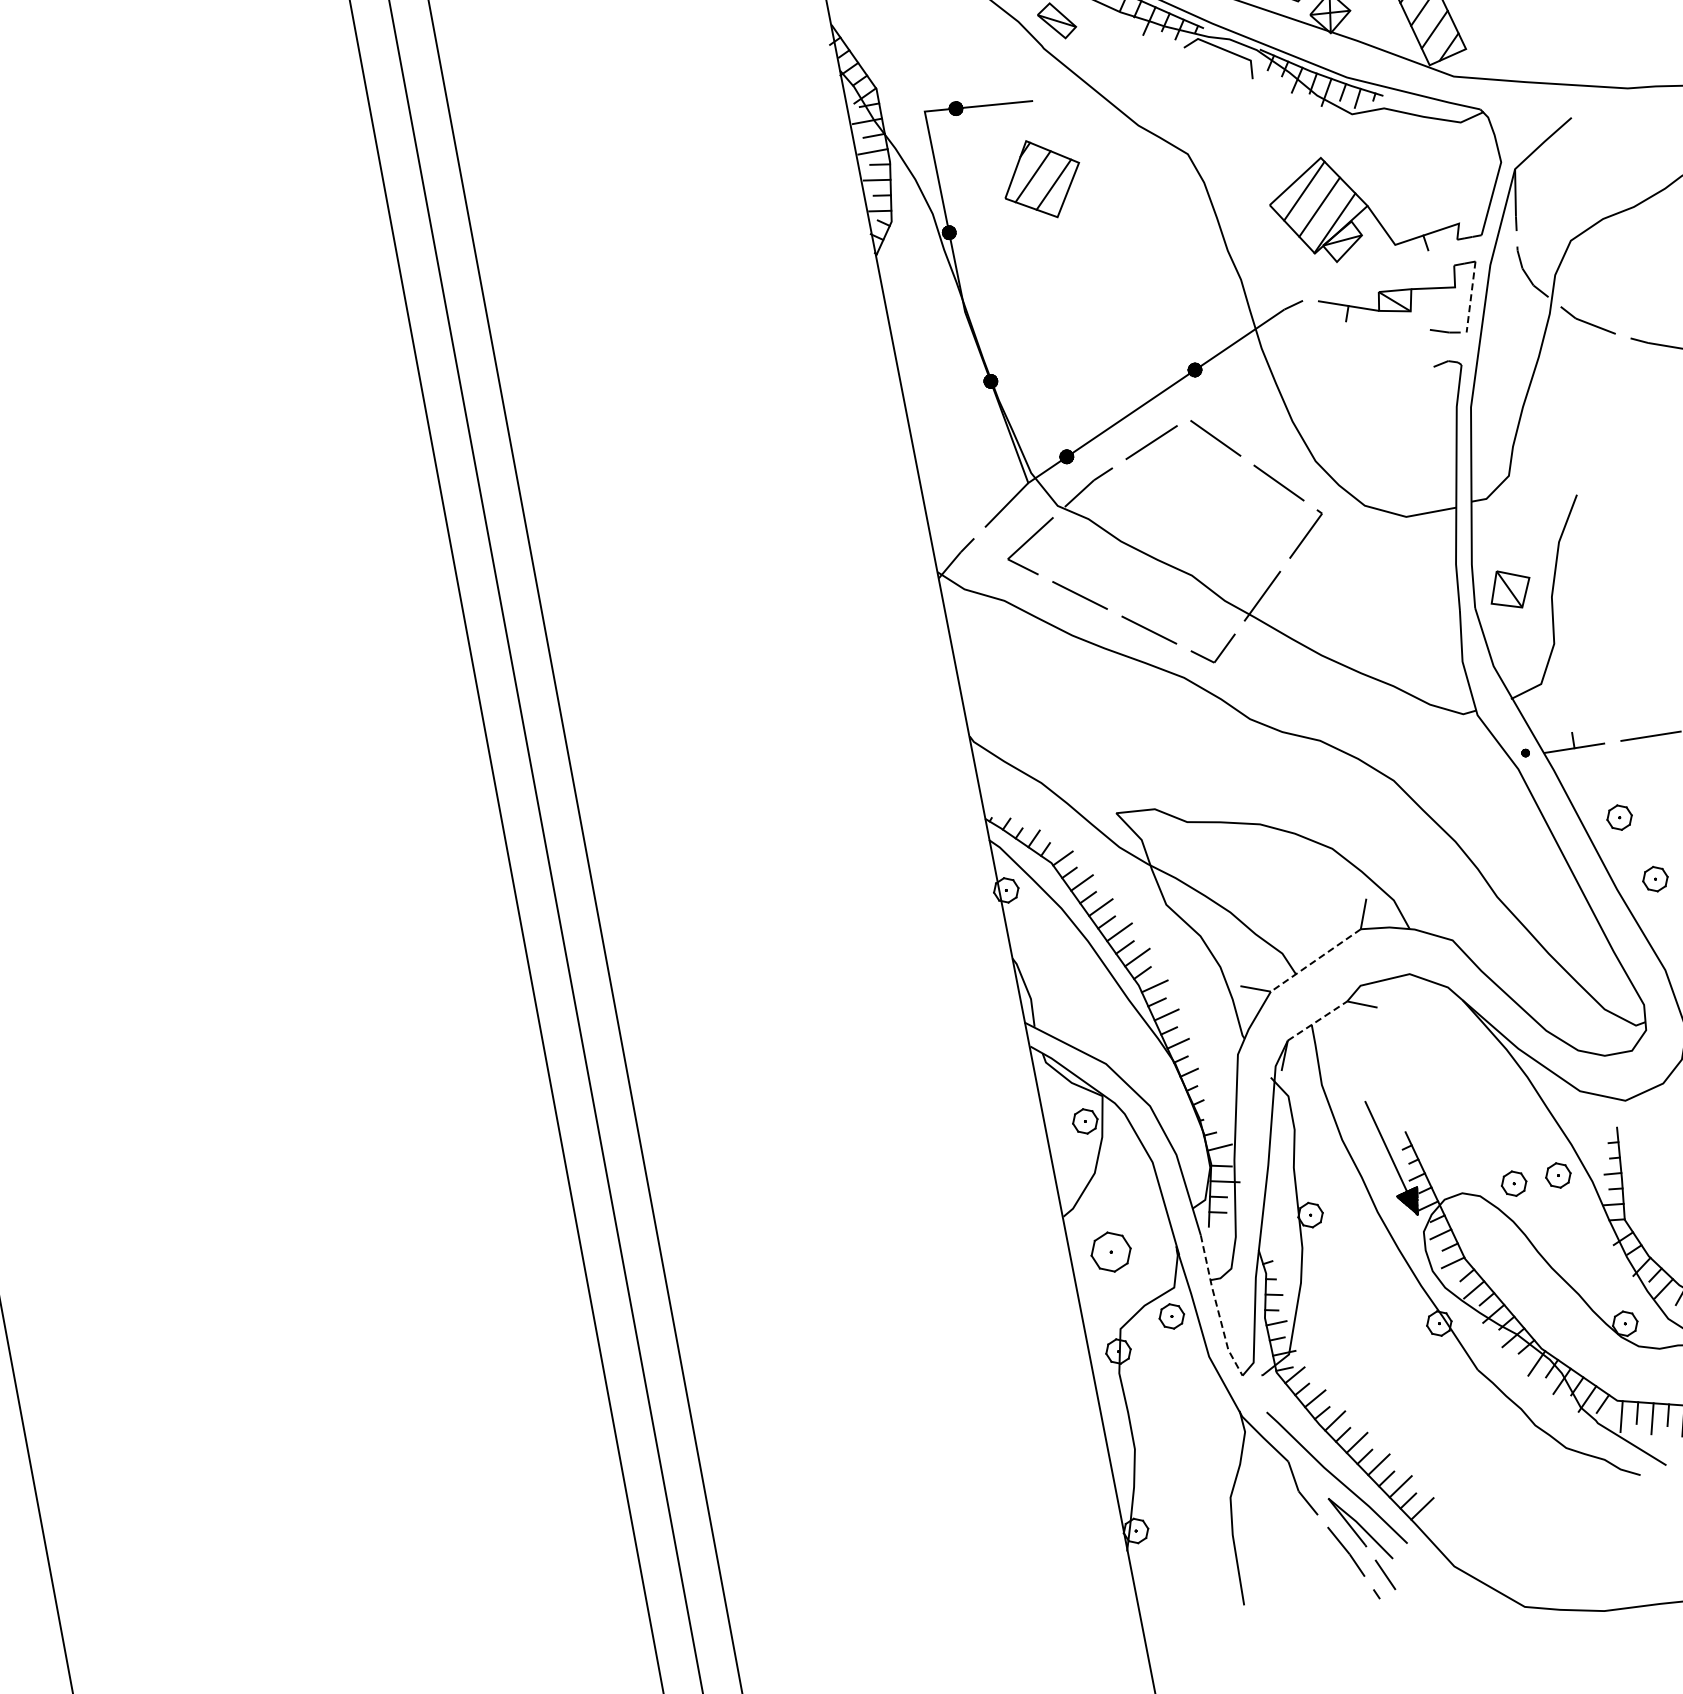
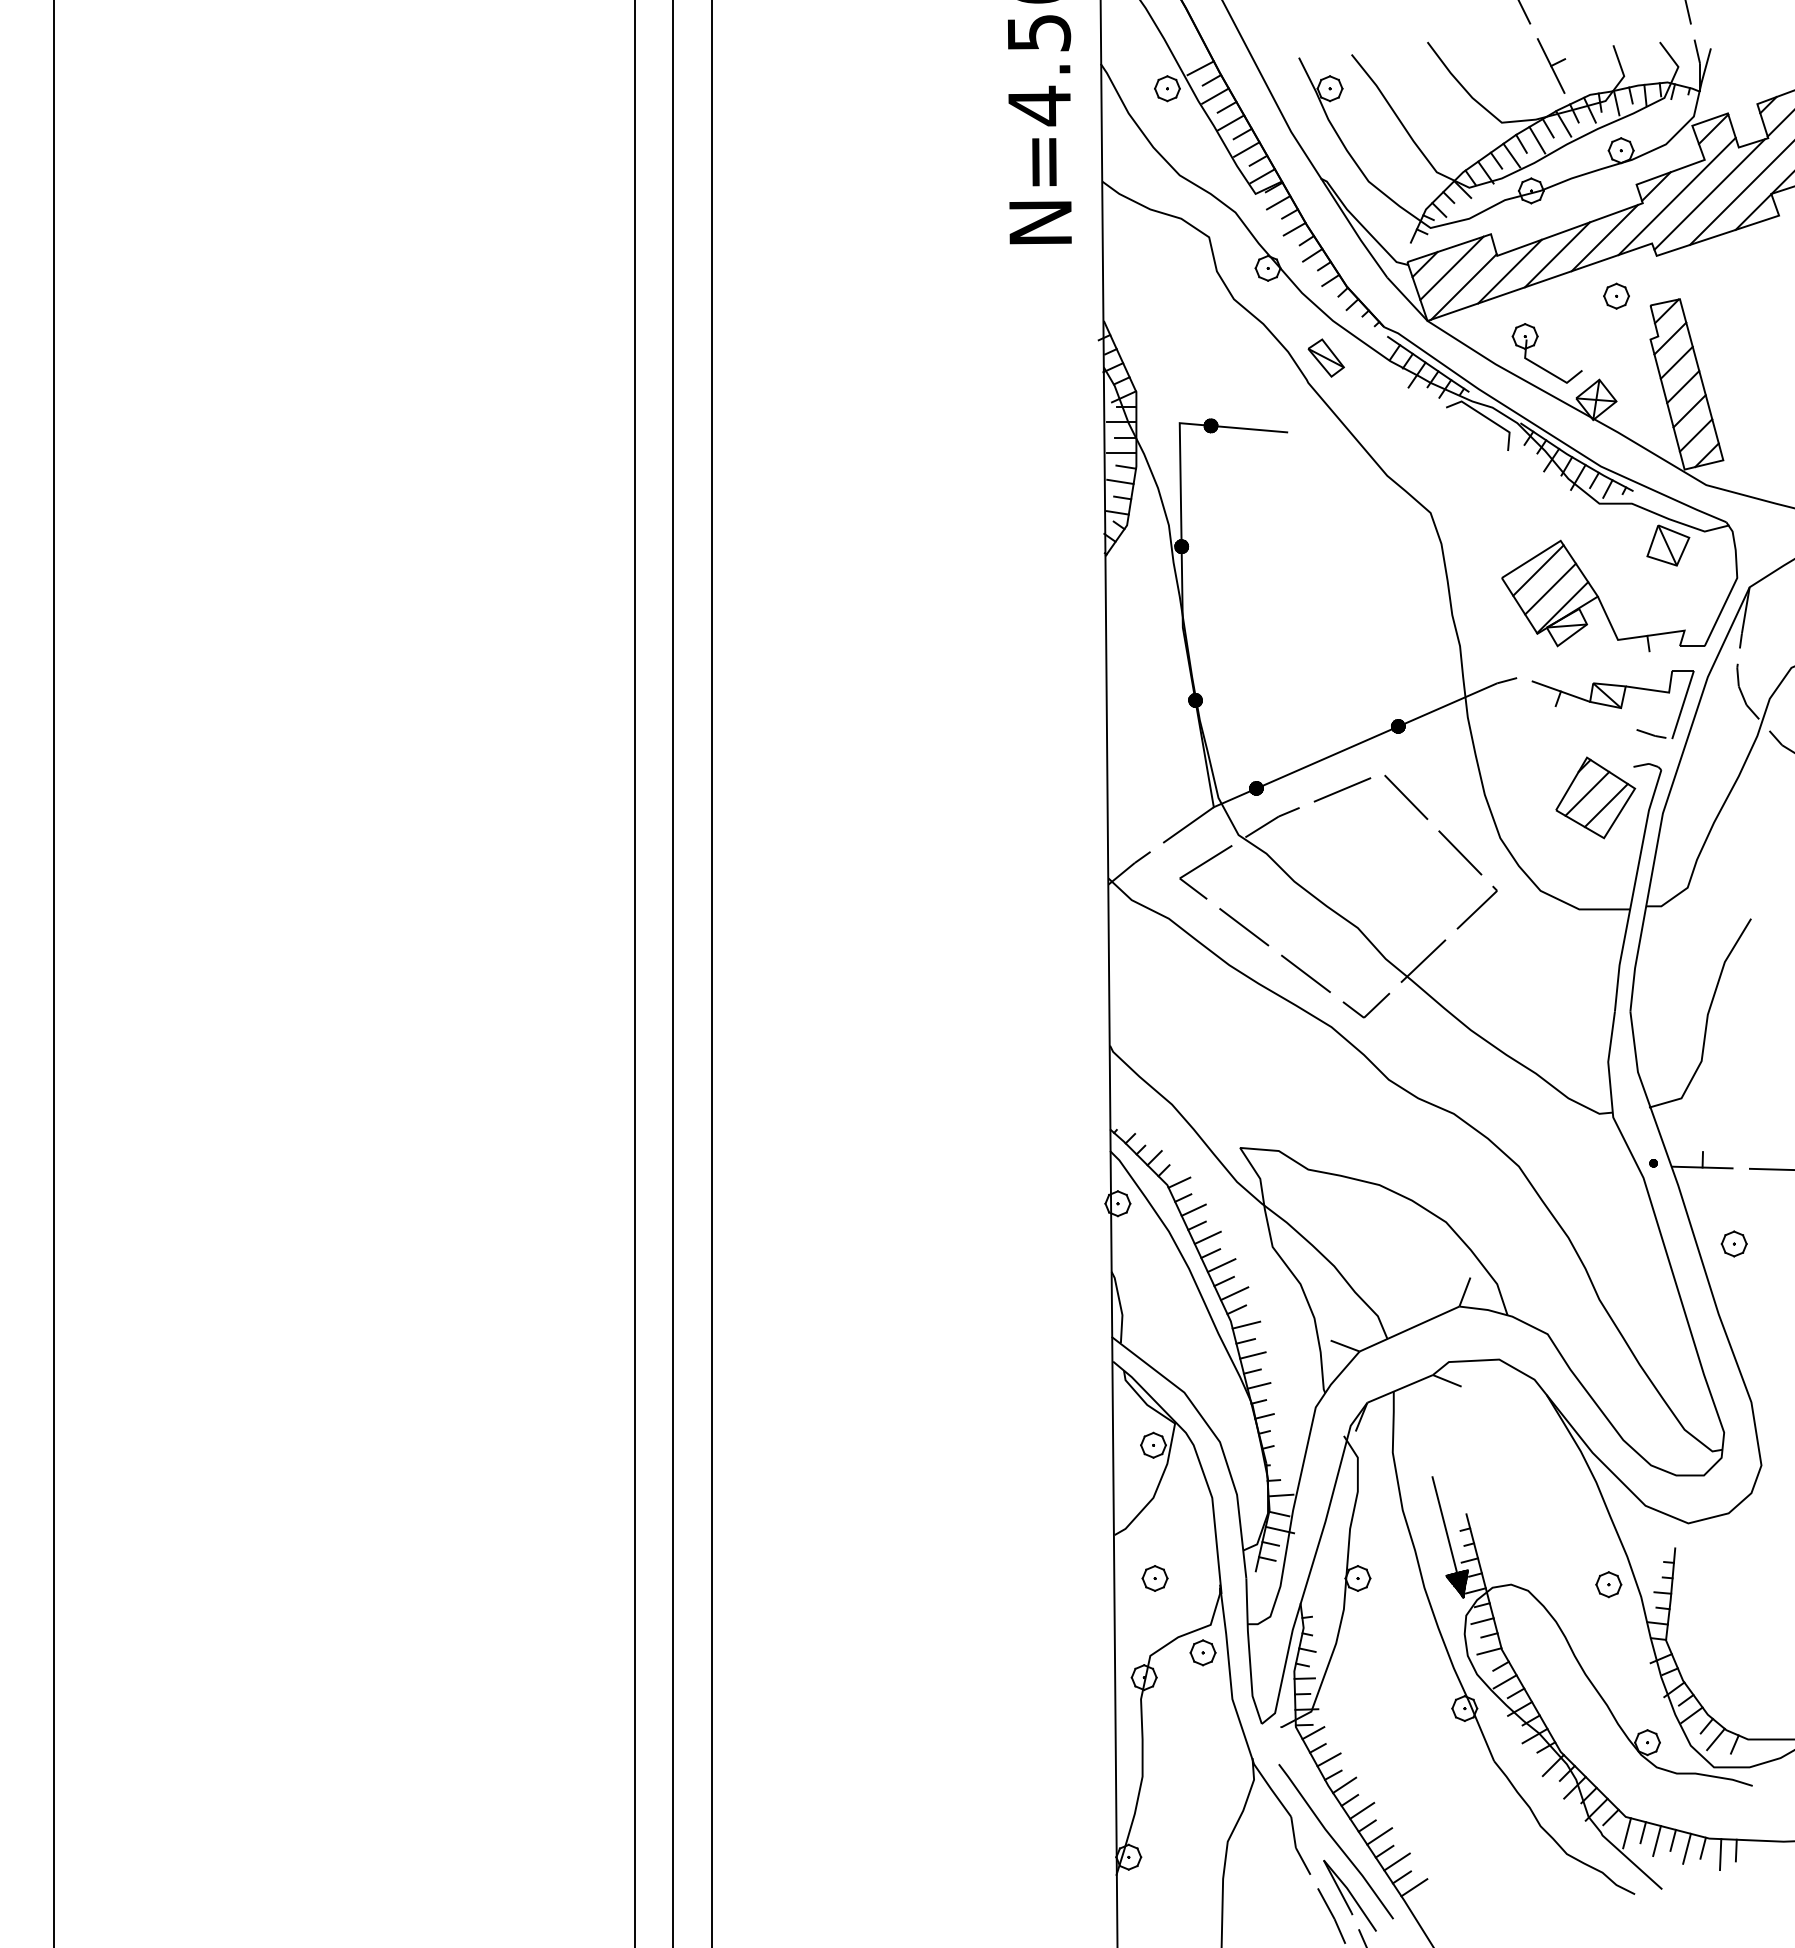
part: (1041, 178) -> (1595, 797), moved
line: (1471, 297) -> (1683, 705), dashed -> solid
part: (1510, 589) -> (1668, 545), moved
part: (1654, 878) -> (1757, 1310), removed
line: (1315, 960) -> (1409, 1329), dashed -> solid
line: (1317, 1020) -> (1400, 1388), dashed -> solid
part: (1513, 1183) -> (1563, 1584), removed
part: (1110, 1252) -> (1154, 1578), size x0.62
line: (1217, 1307) -> (1249, 1652), dashed -> solid

